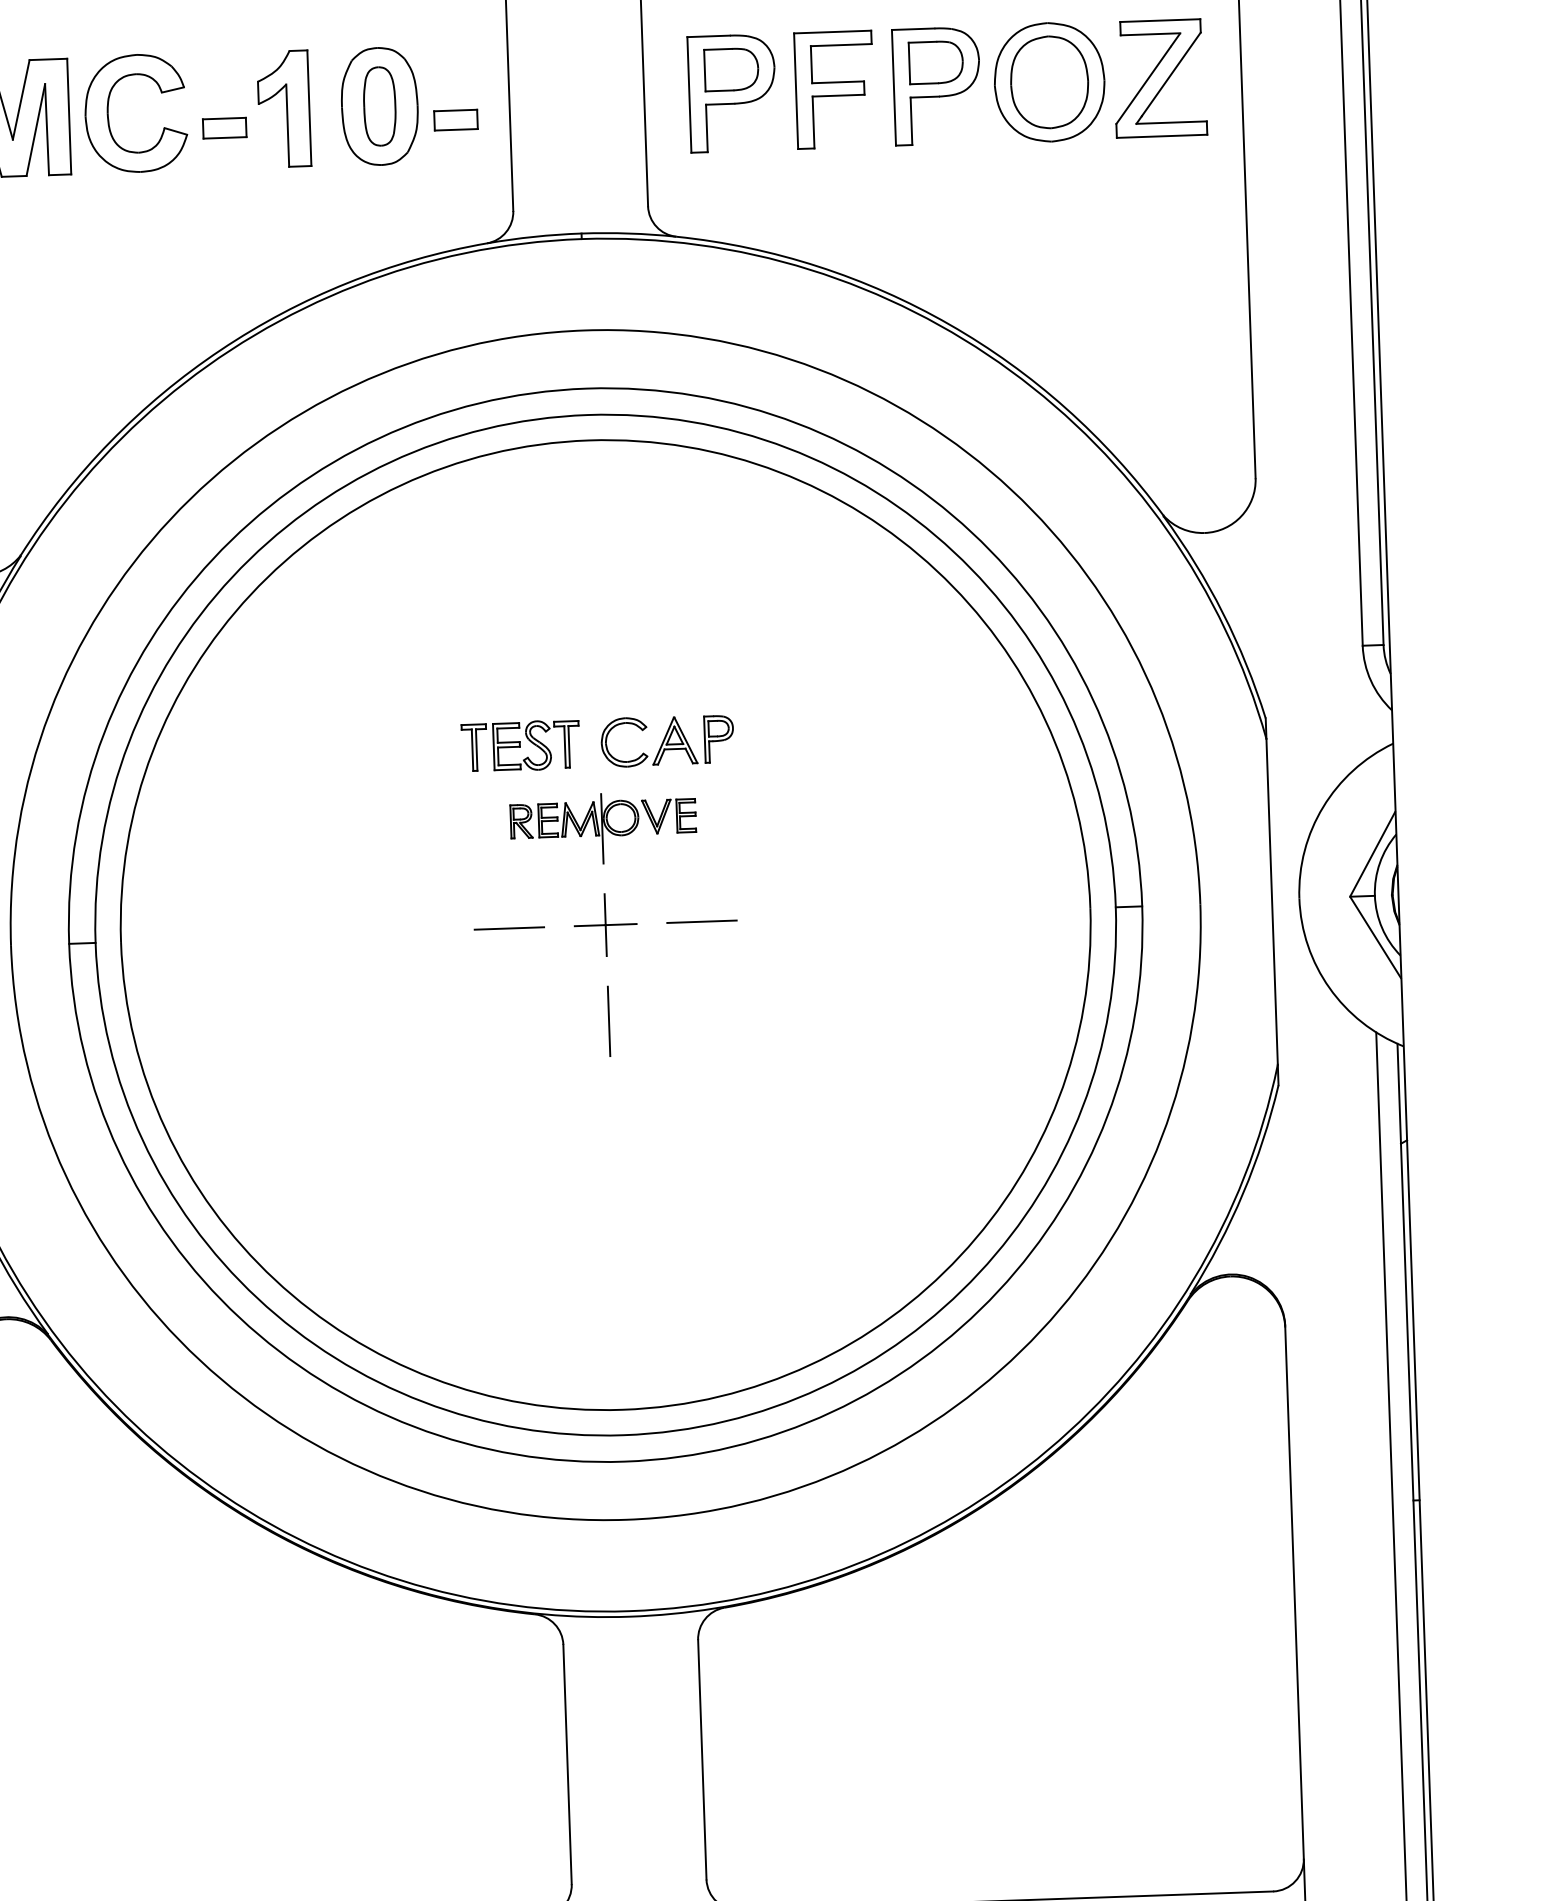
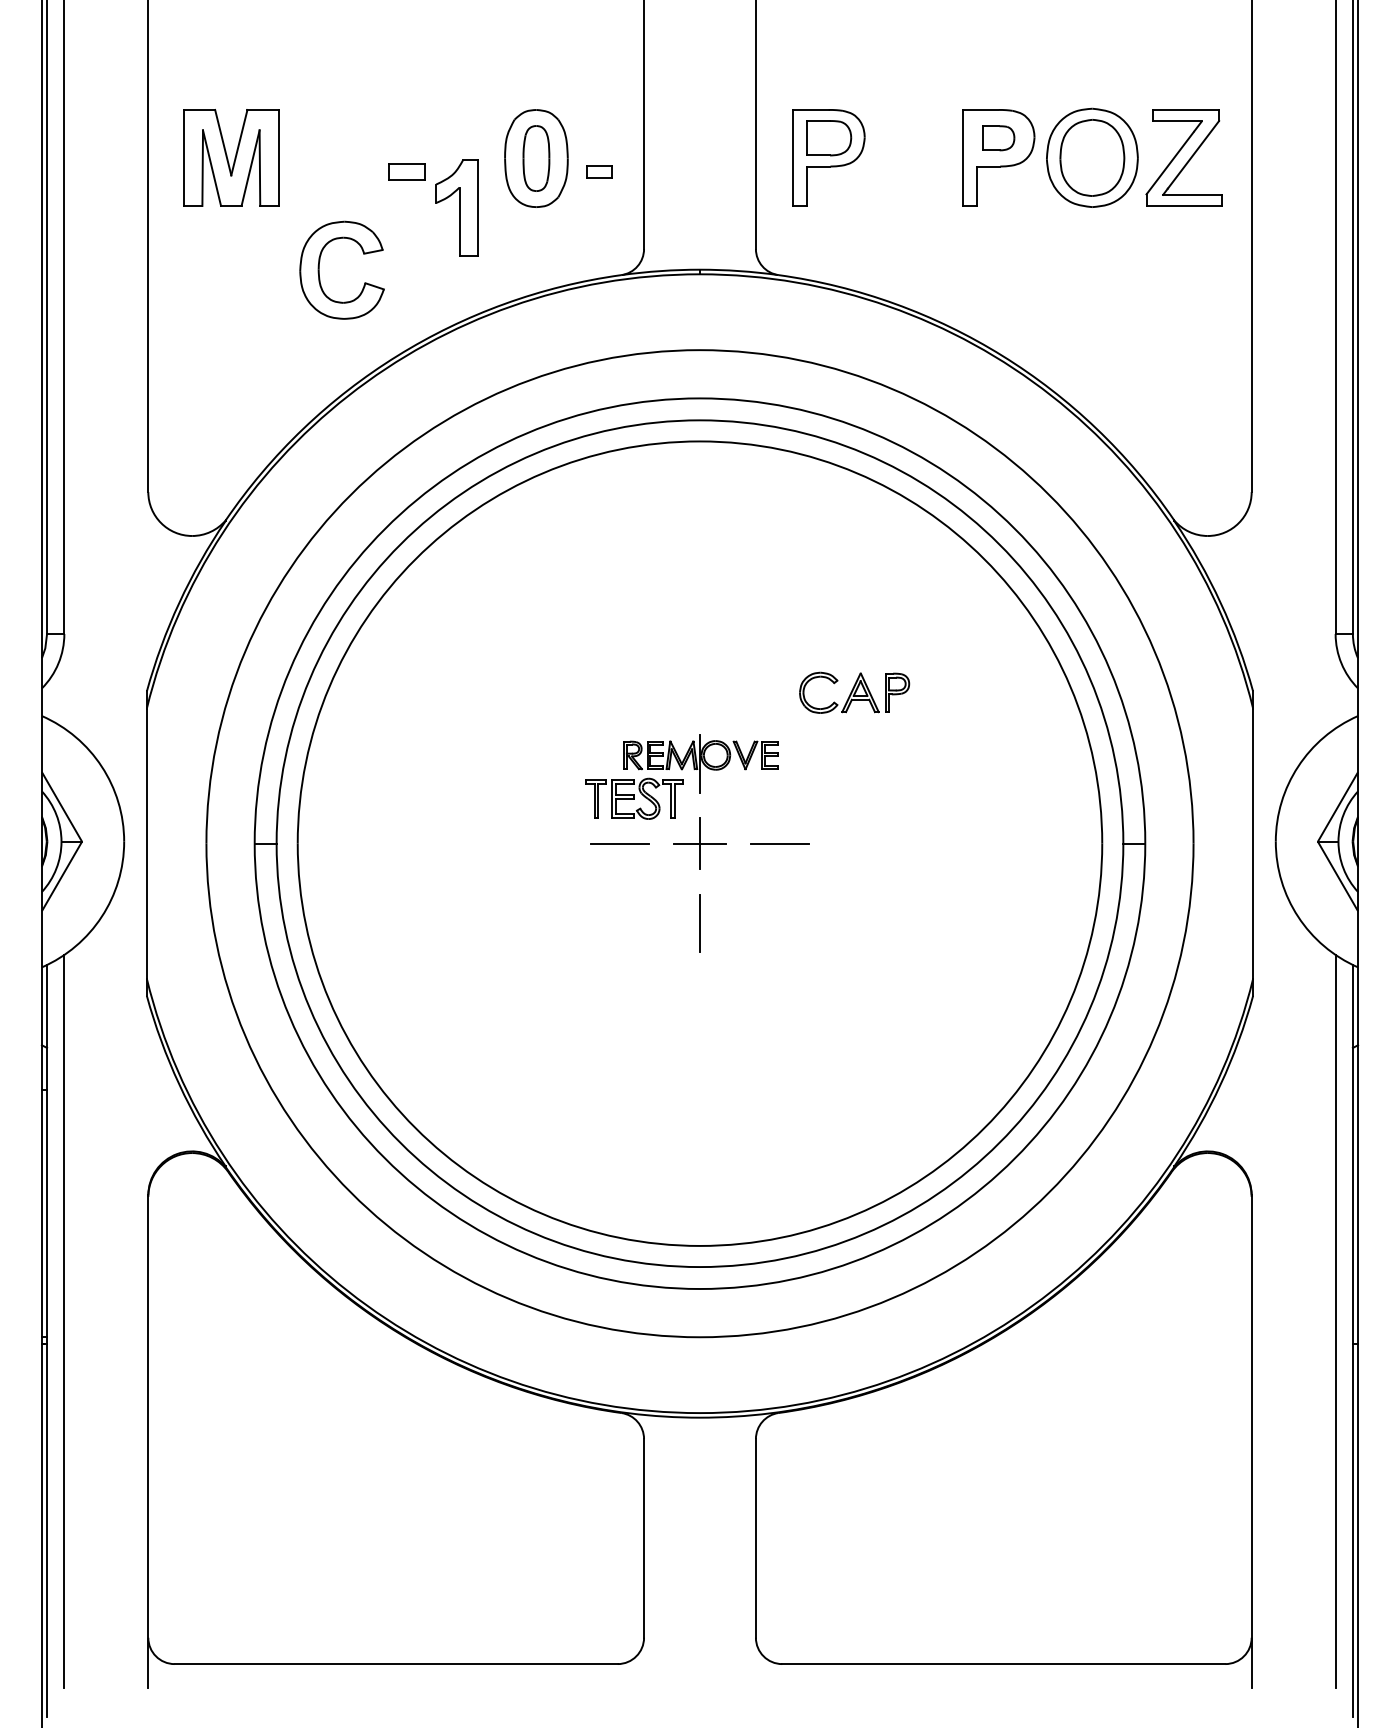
part: (935, 62) -> (998, 138), size x0.7
part: (834, 89) -> (913, 157), removed
part: (283, 108) -> (456, 207), moved
part: (108, 113) -> (319, 269), moved
part: (455, 119) -> (598, 171), size x0.7
part: (667, 740) -> (854, 692), moved
part: (520, 745) -> (634, 798), moved

